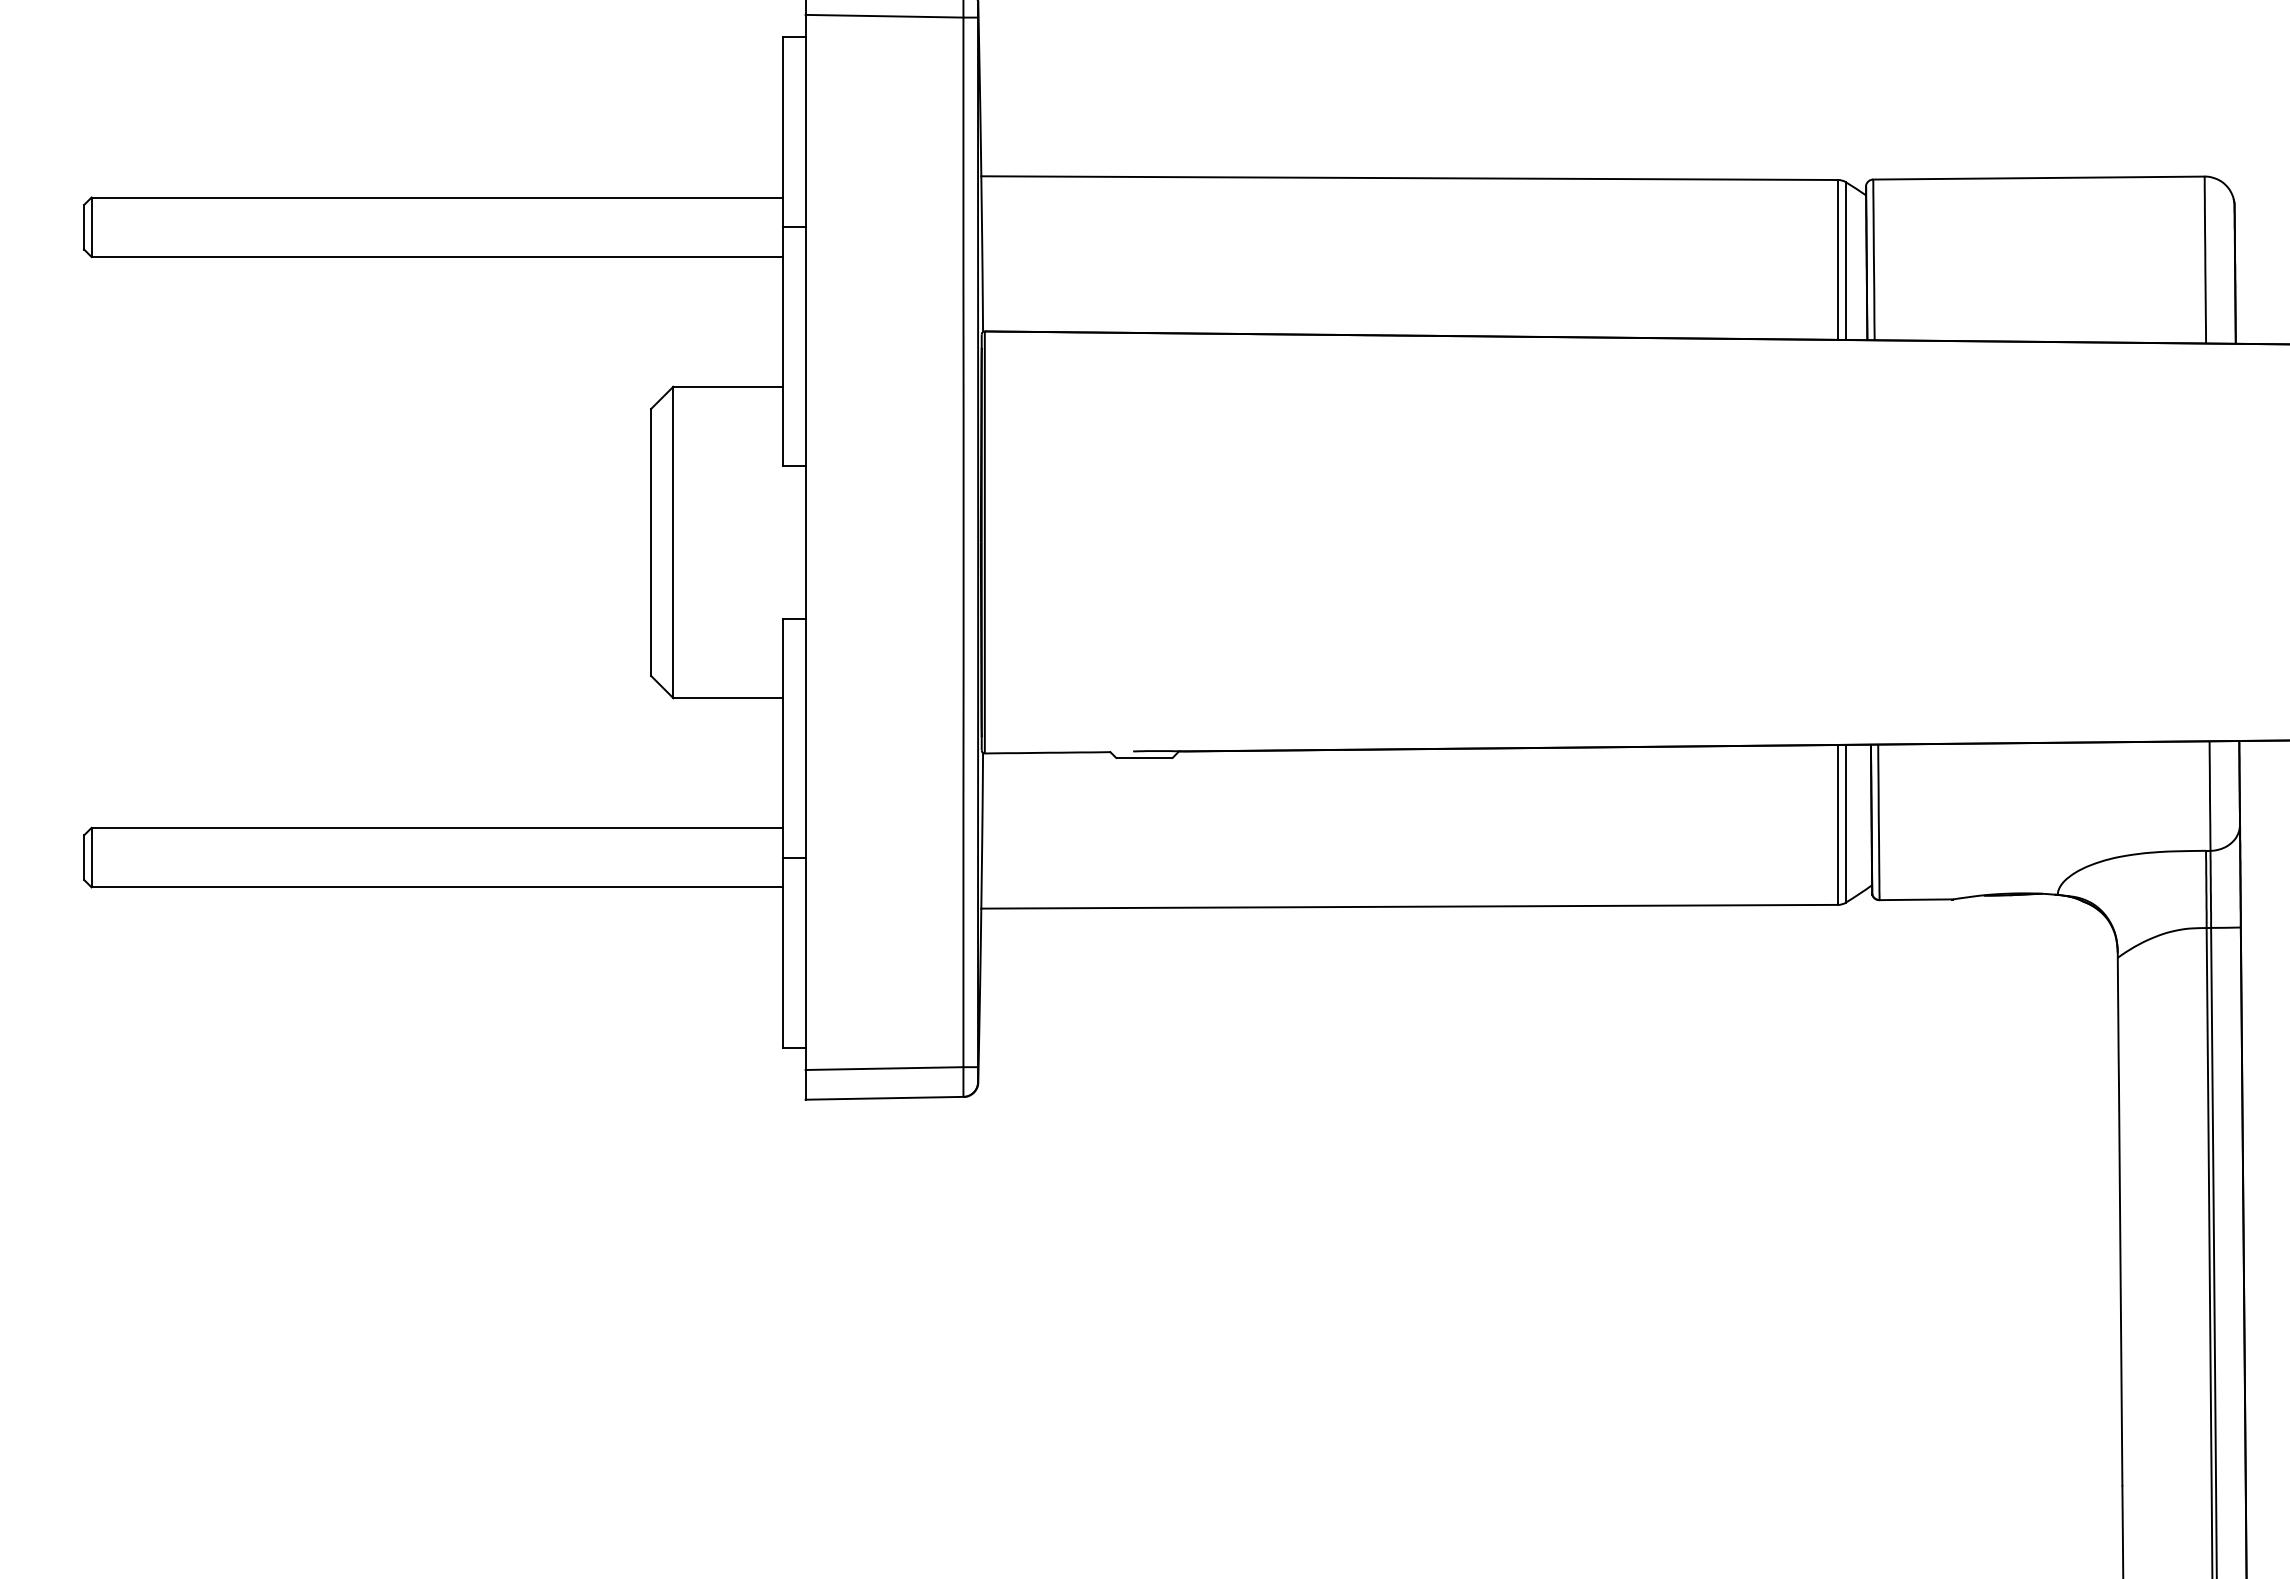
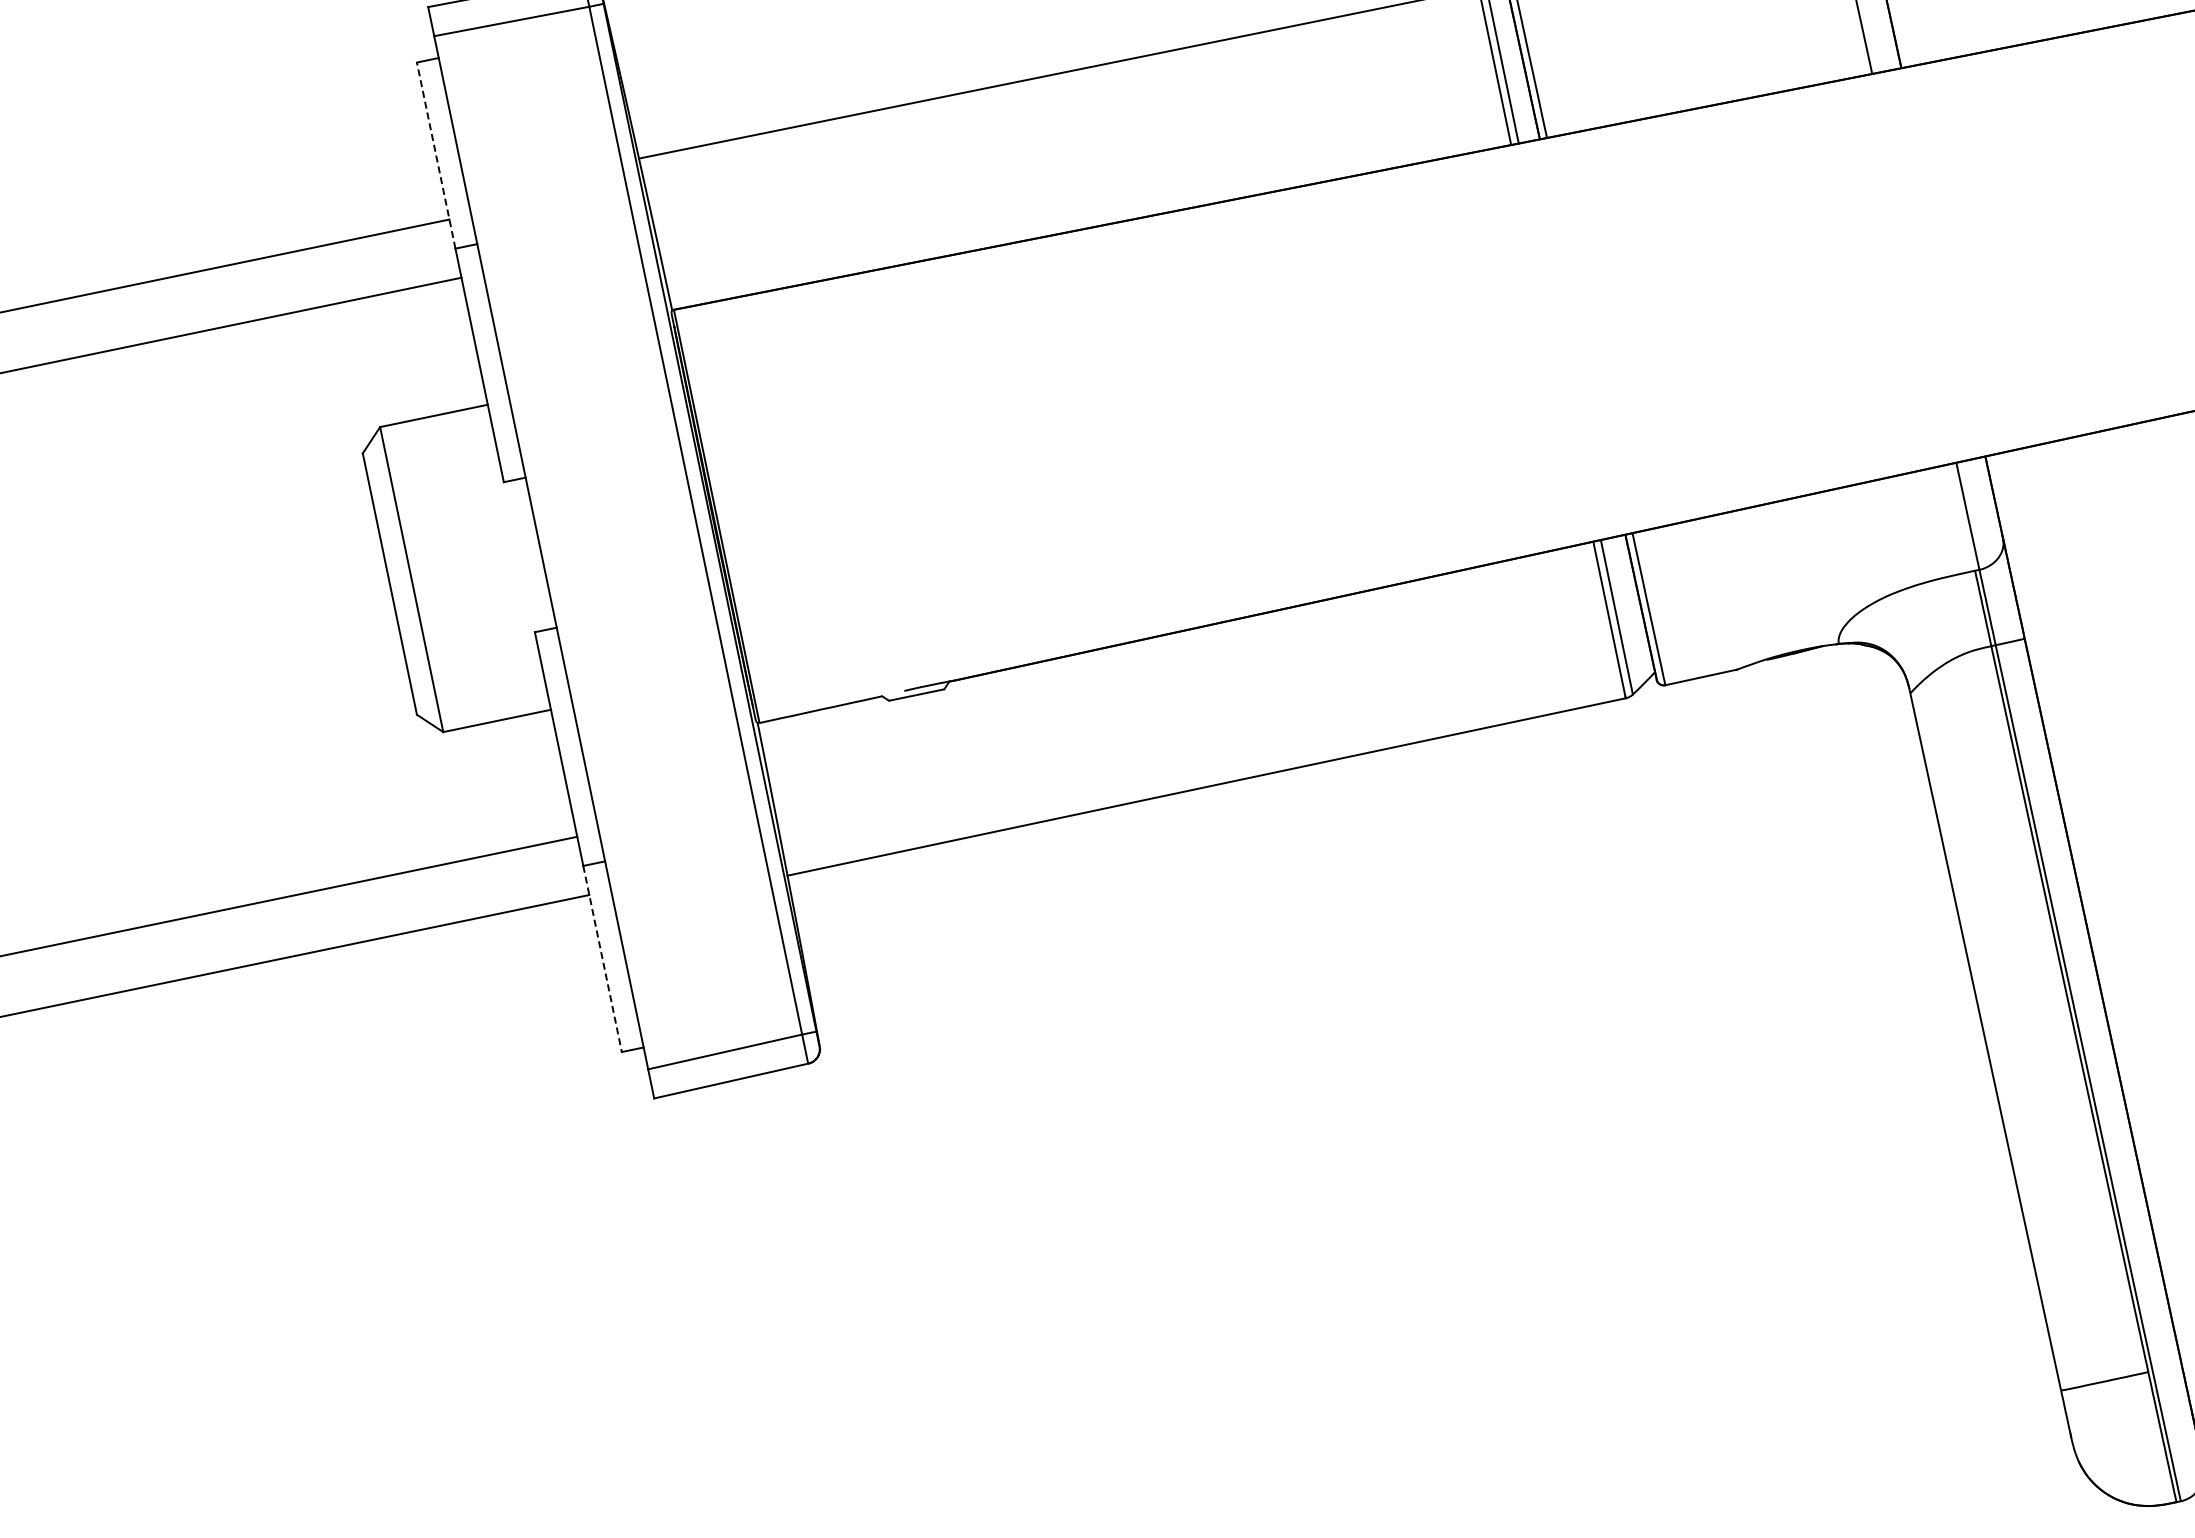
line: (783, 131) -> (436, 154), solid -> dashed
line: (783, 953) -> (602, 959), solid -> dashed

